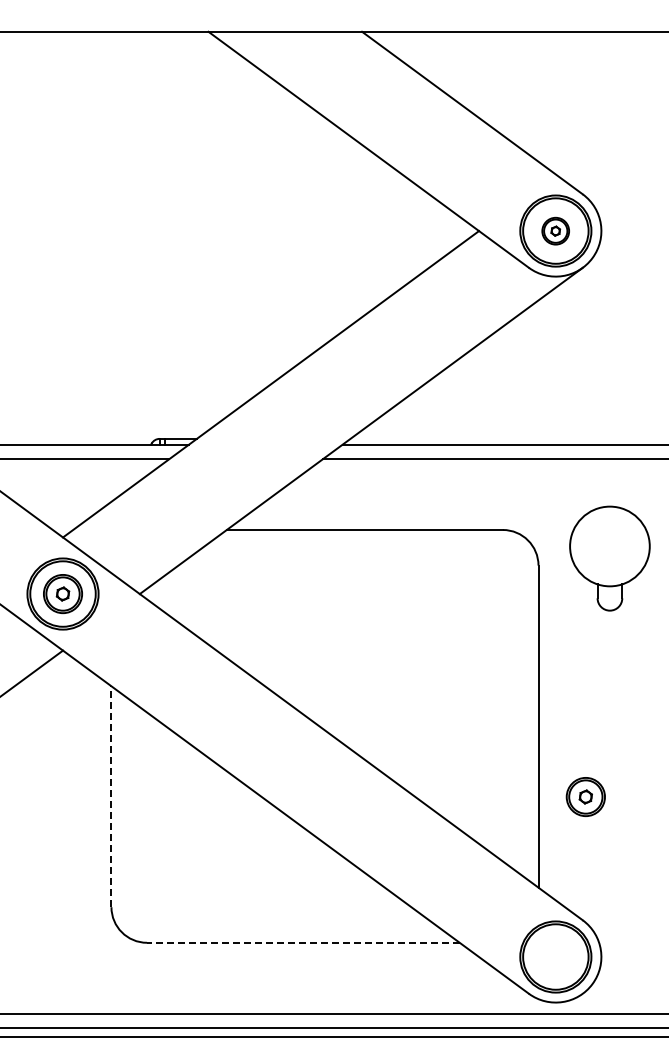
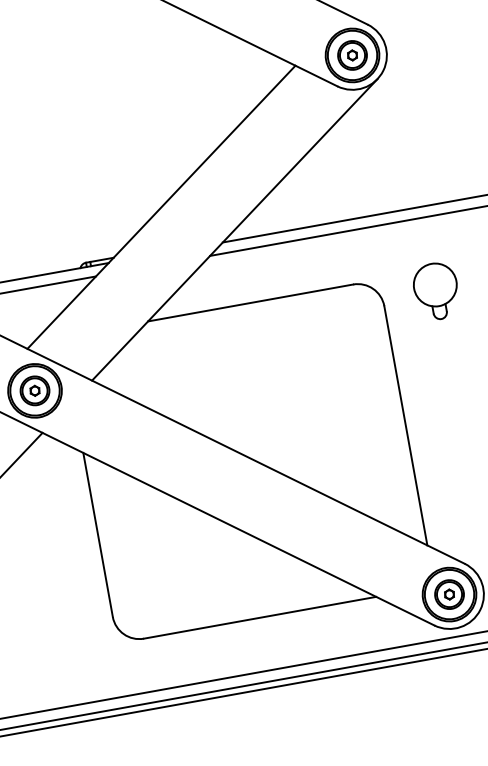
part: (555, 231) -> (352, 55), size x1.43
part: (609, 558) -> (436, 291), size x0.71
line: (111, 796) -> (98, 534), dashed -> solid
part: (585, 796) -> (449, 594), moved
line: (302, 942) -> (259, 617), dashed -> solid

